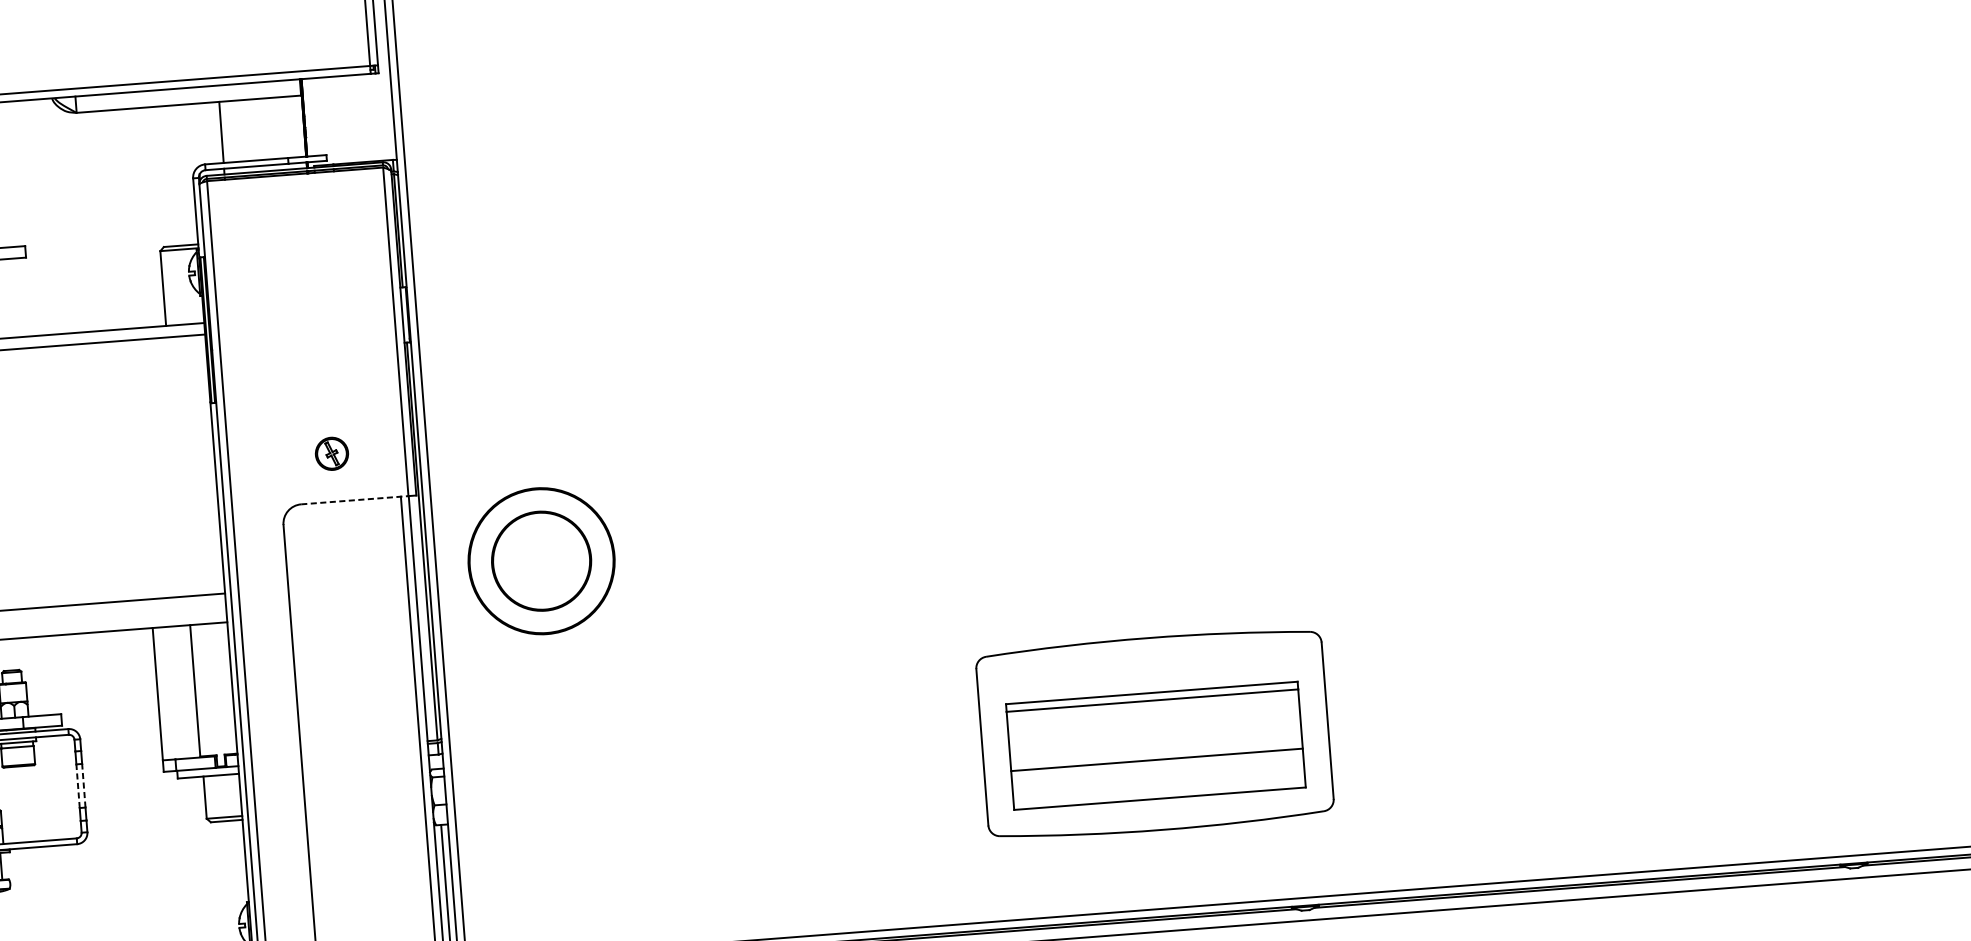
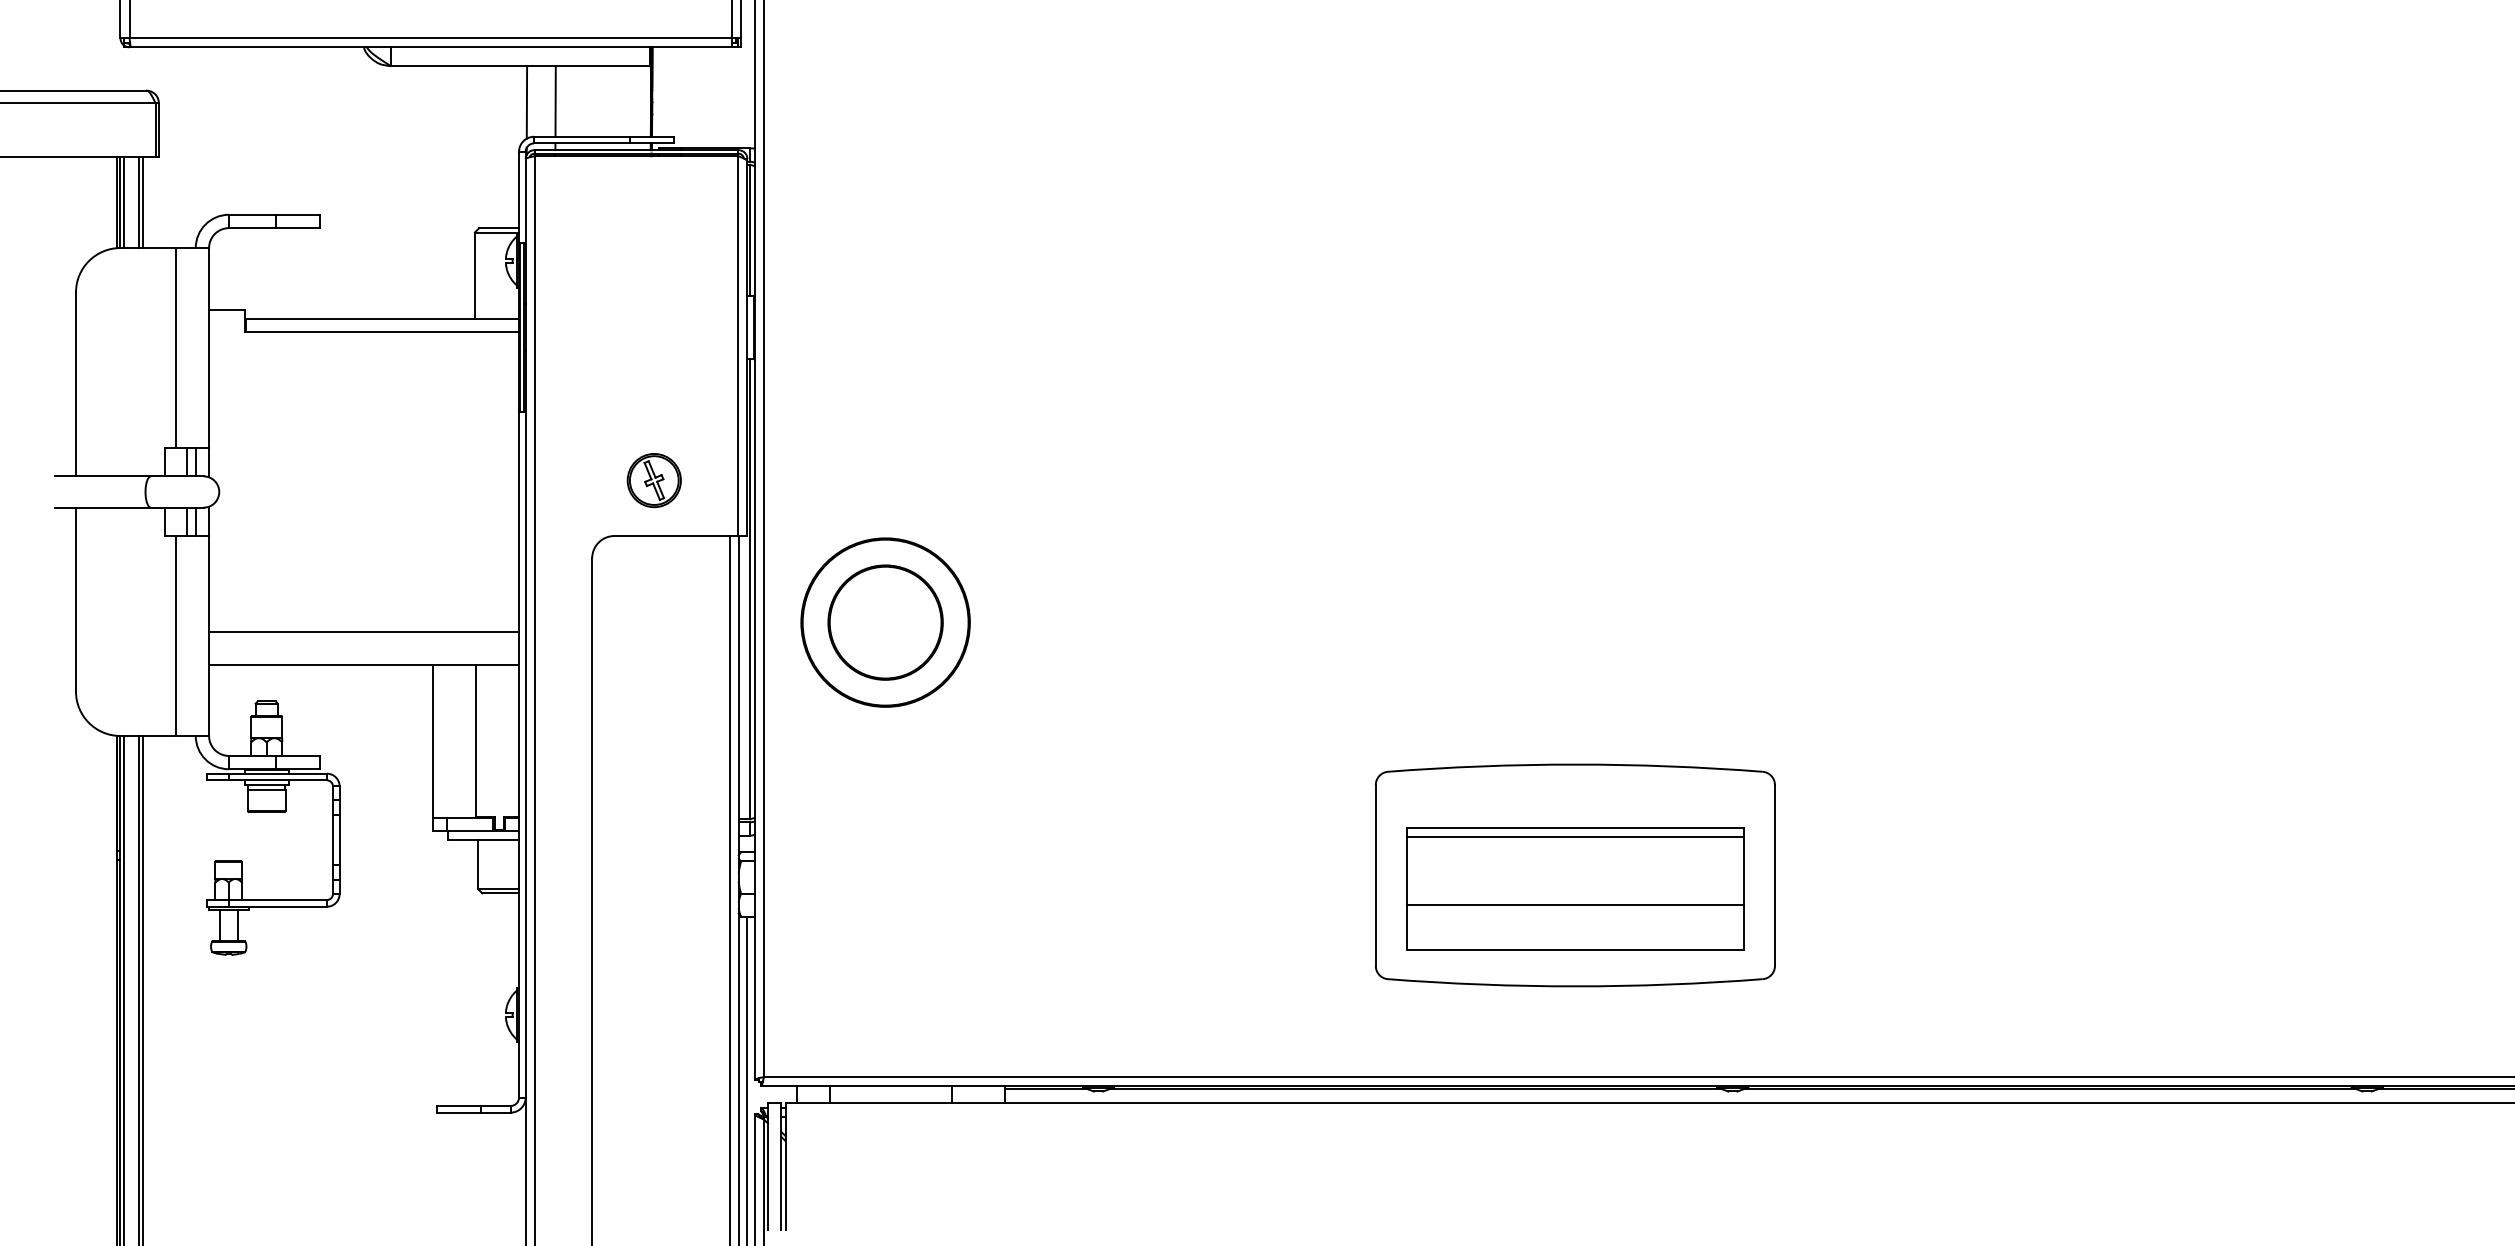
line: (196, 135) -> (526, 102), added
part: (331, 453) -> (653, 480), size x1.43
line: (354, 500) -> (676, 536), dashed -> solid
line: (78, 785) -> (333, 839), dashed -> solid
line: (83, 785) -> (339, 839), dashed -> solid

